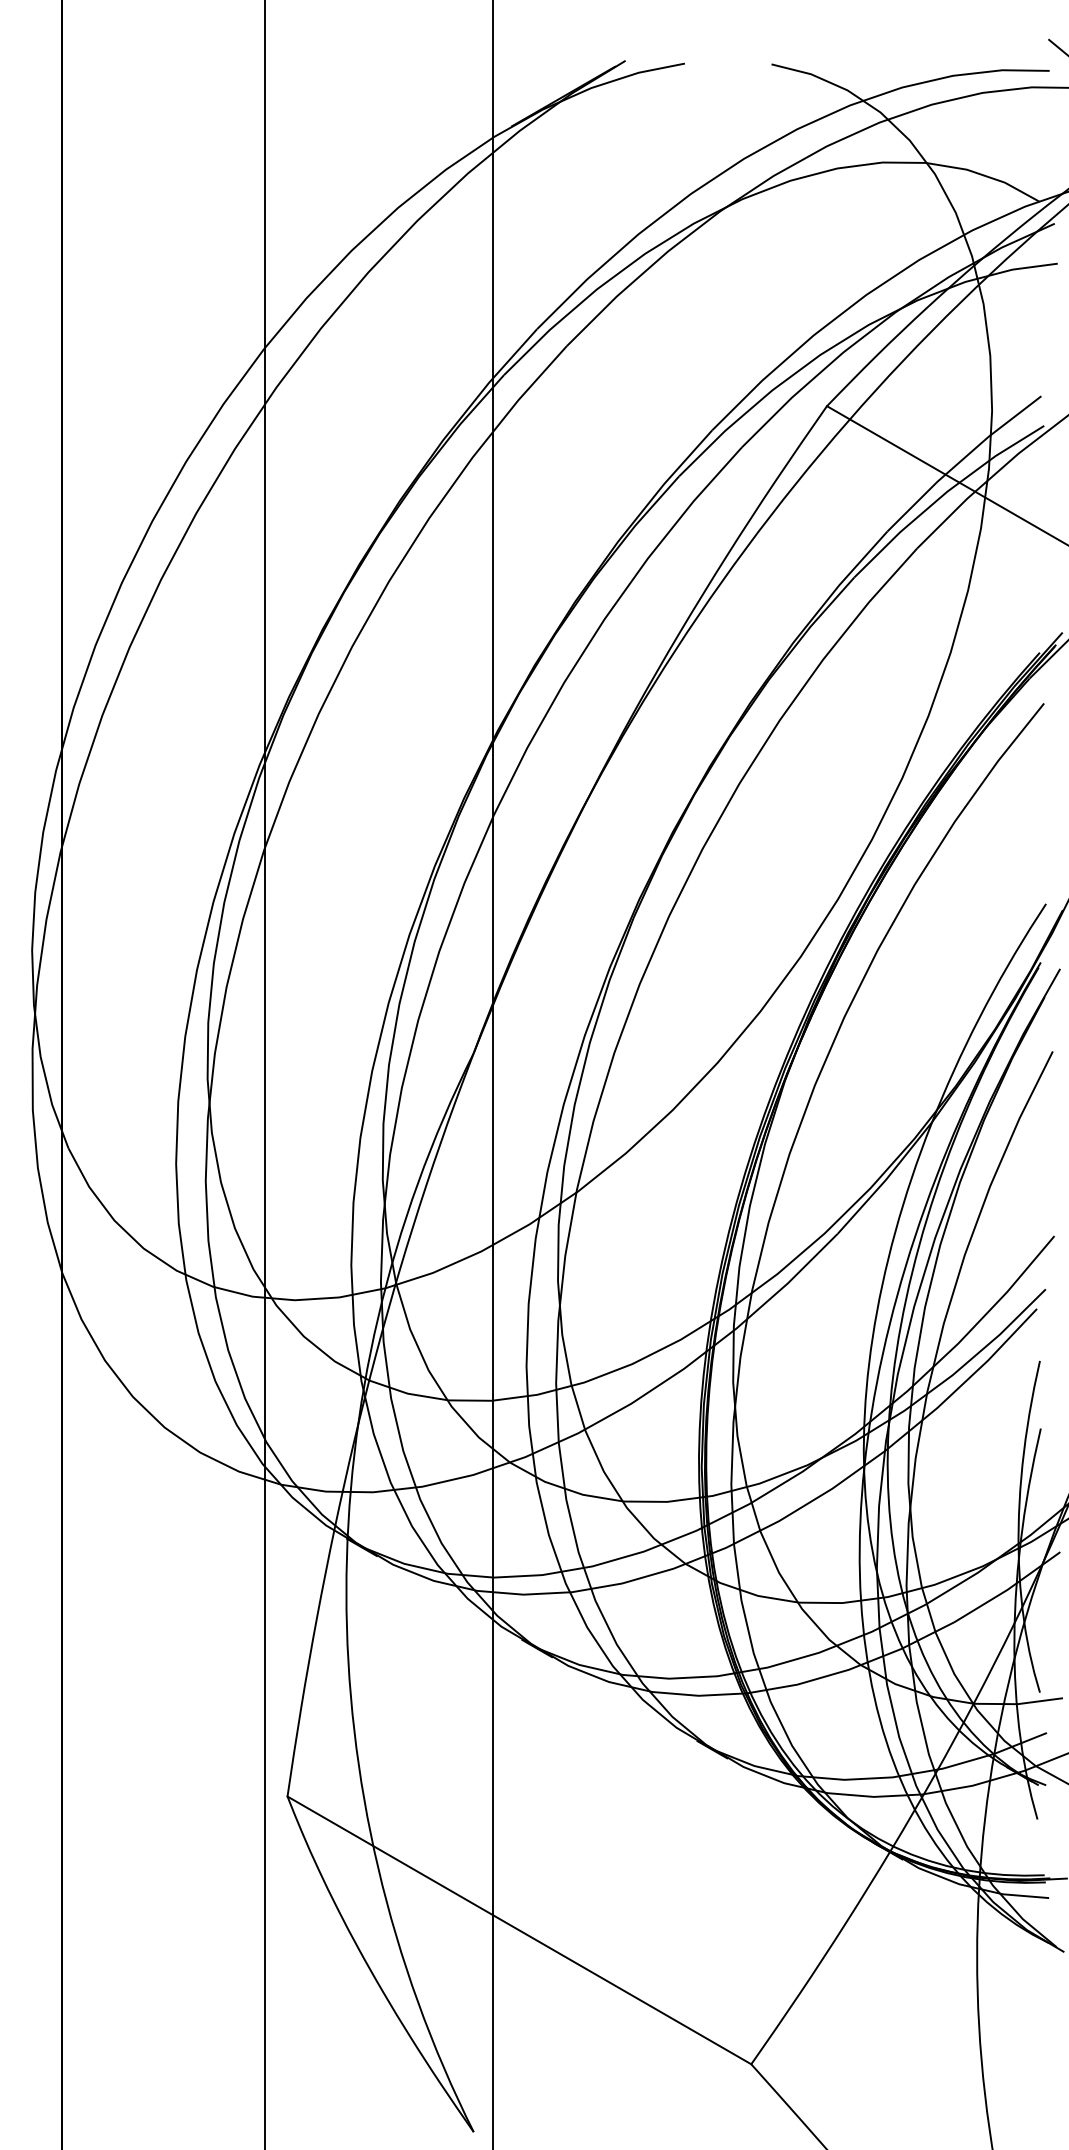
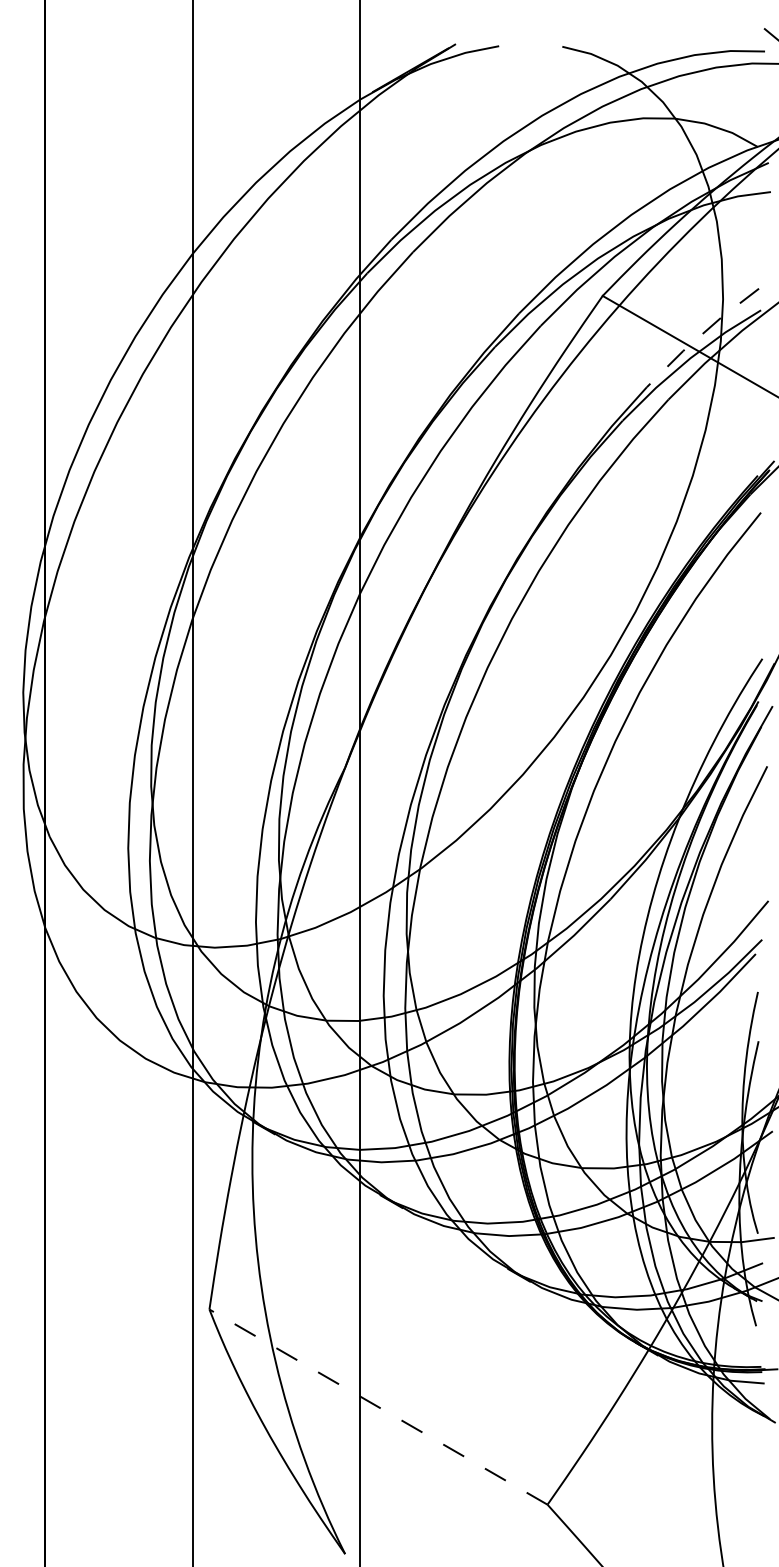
line: (961, 460) -> (700, 335), solid -> dashed
line: (519, 1930) -> (378, 1407), solid -> dashed

